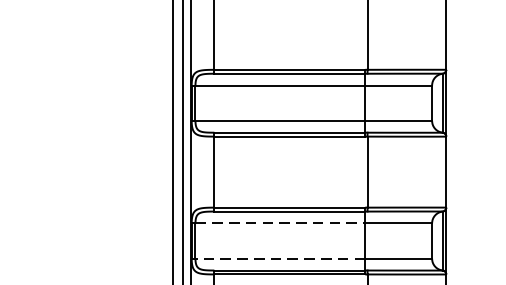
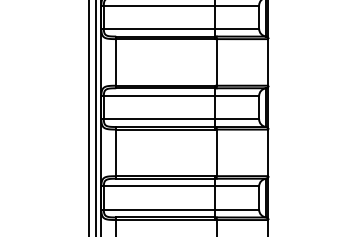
line: (280, 223) -> (159, 186), dashed -> solid
line: (280, 258) -> (159, 209), dashed -> solid

